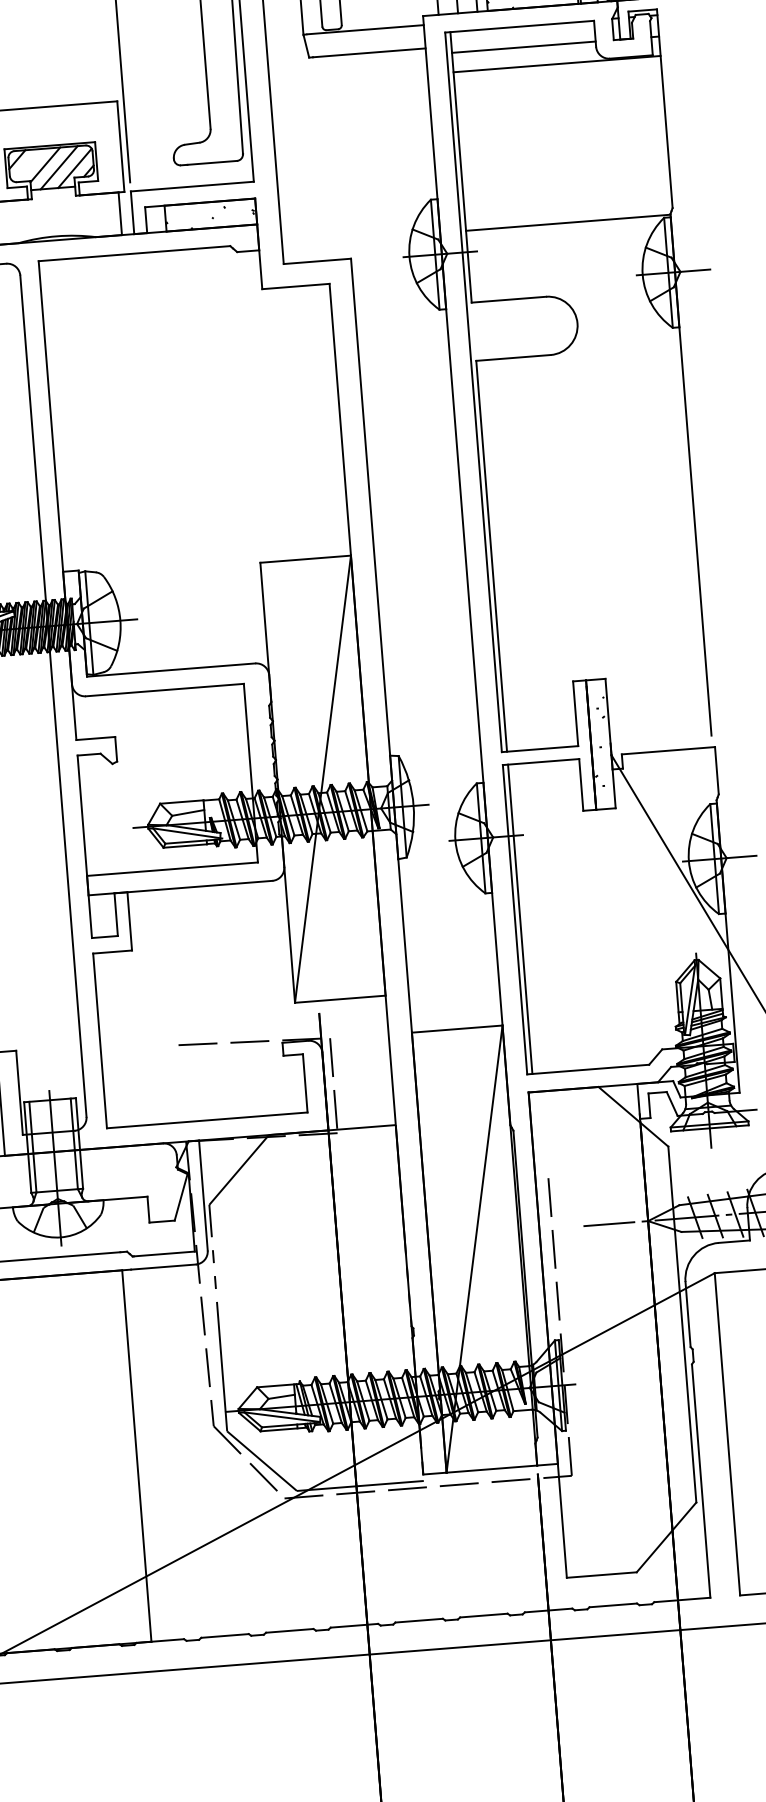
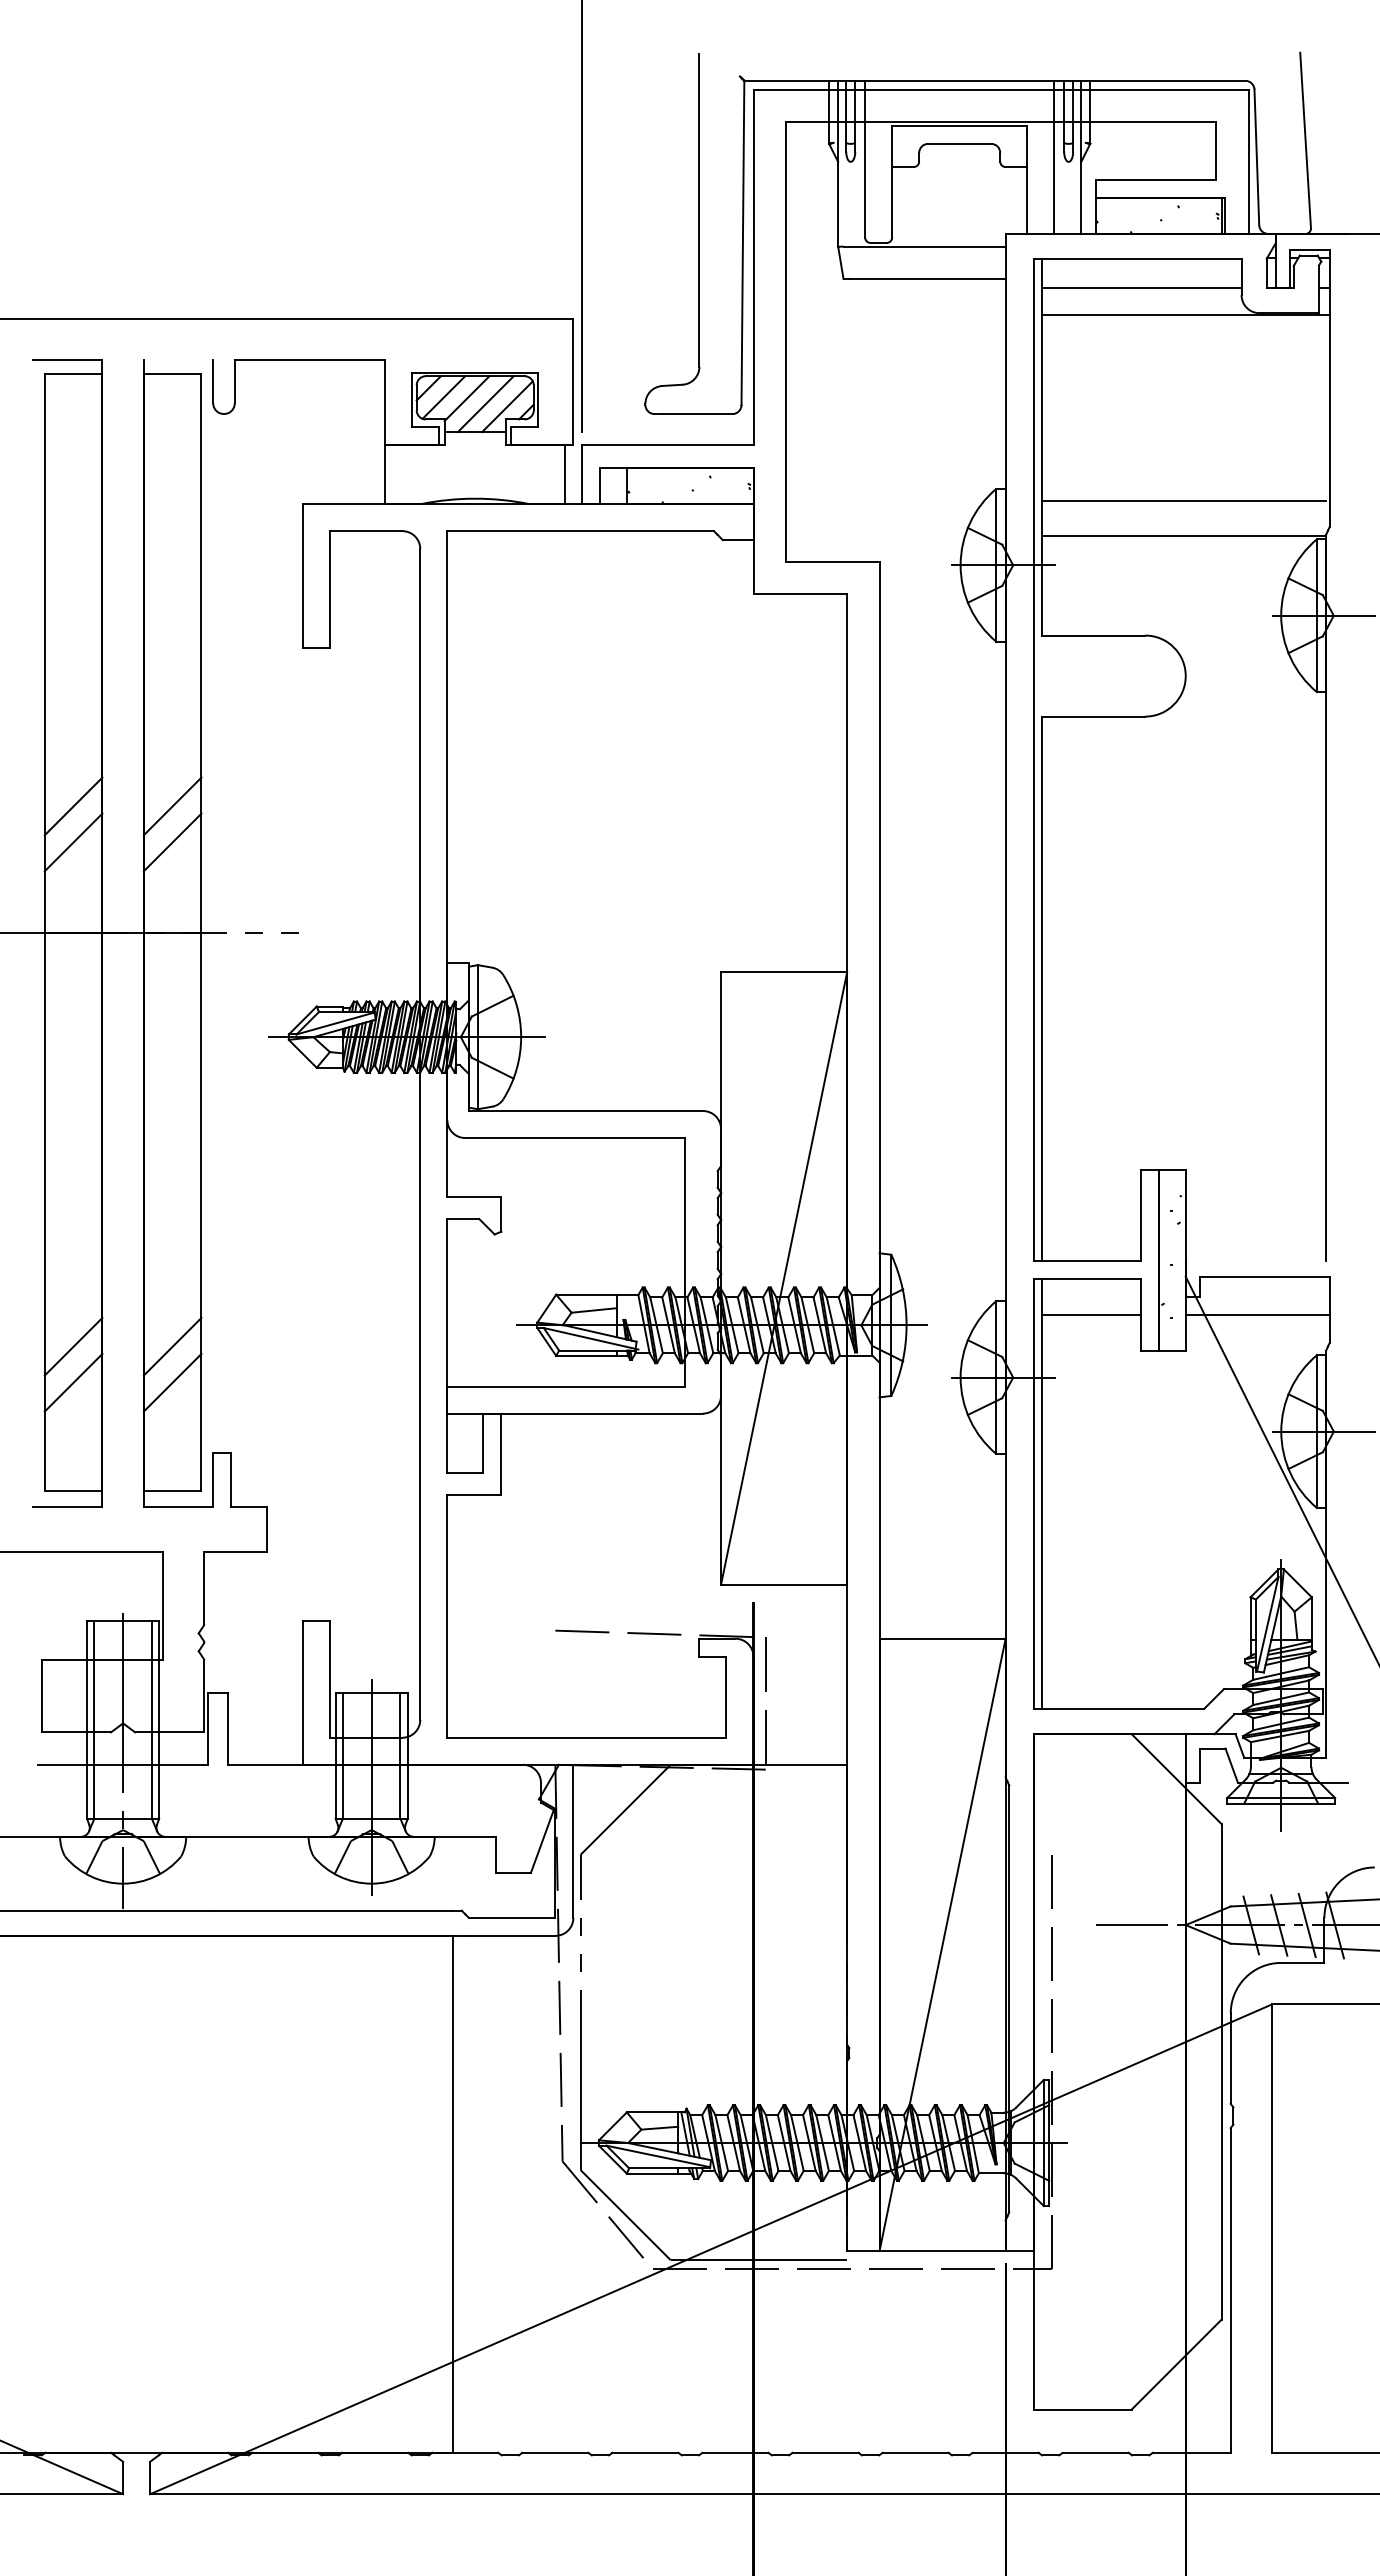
line: (28, 165) -> (443, 397), added
line: (565, 197) -> (1183, 500), added
line: (665, 778) -> (1257, 1314), added
line: (545, 787) -> (1090, 1314), added

